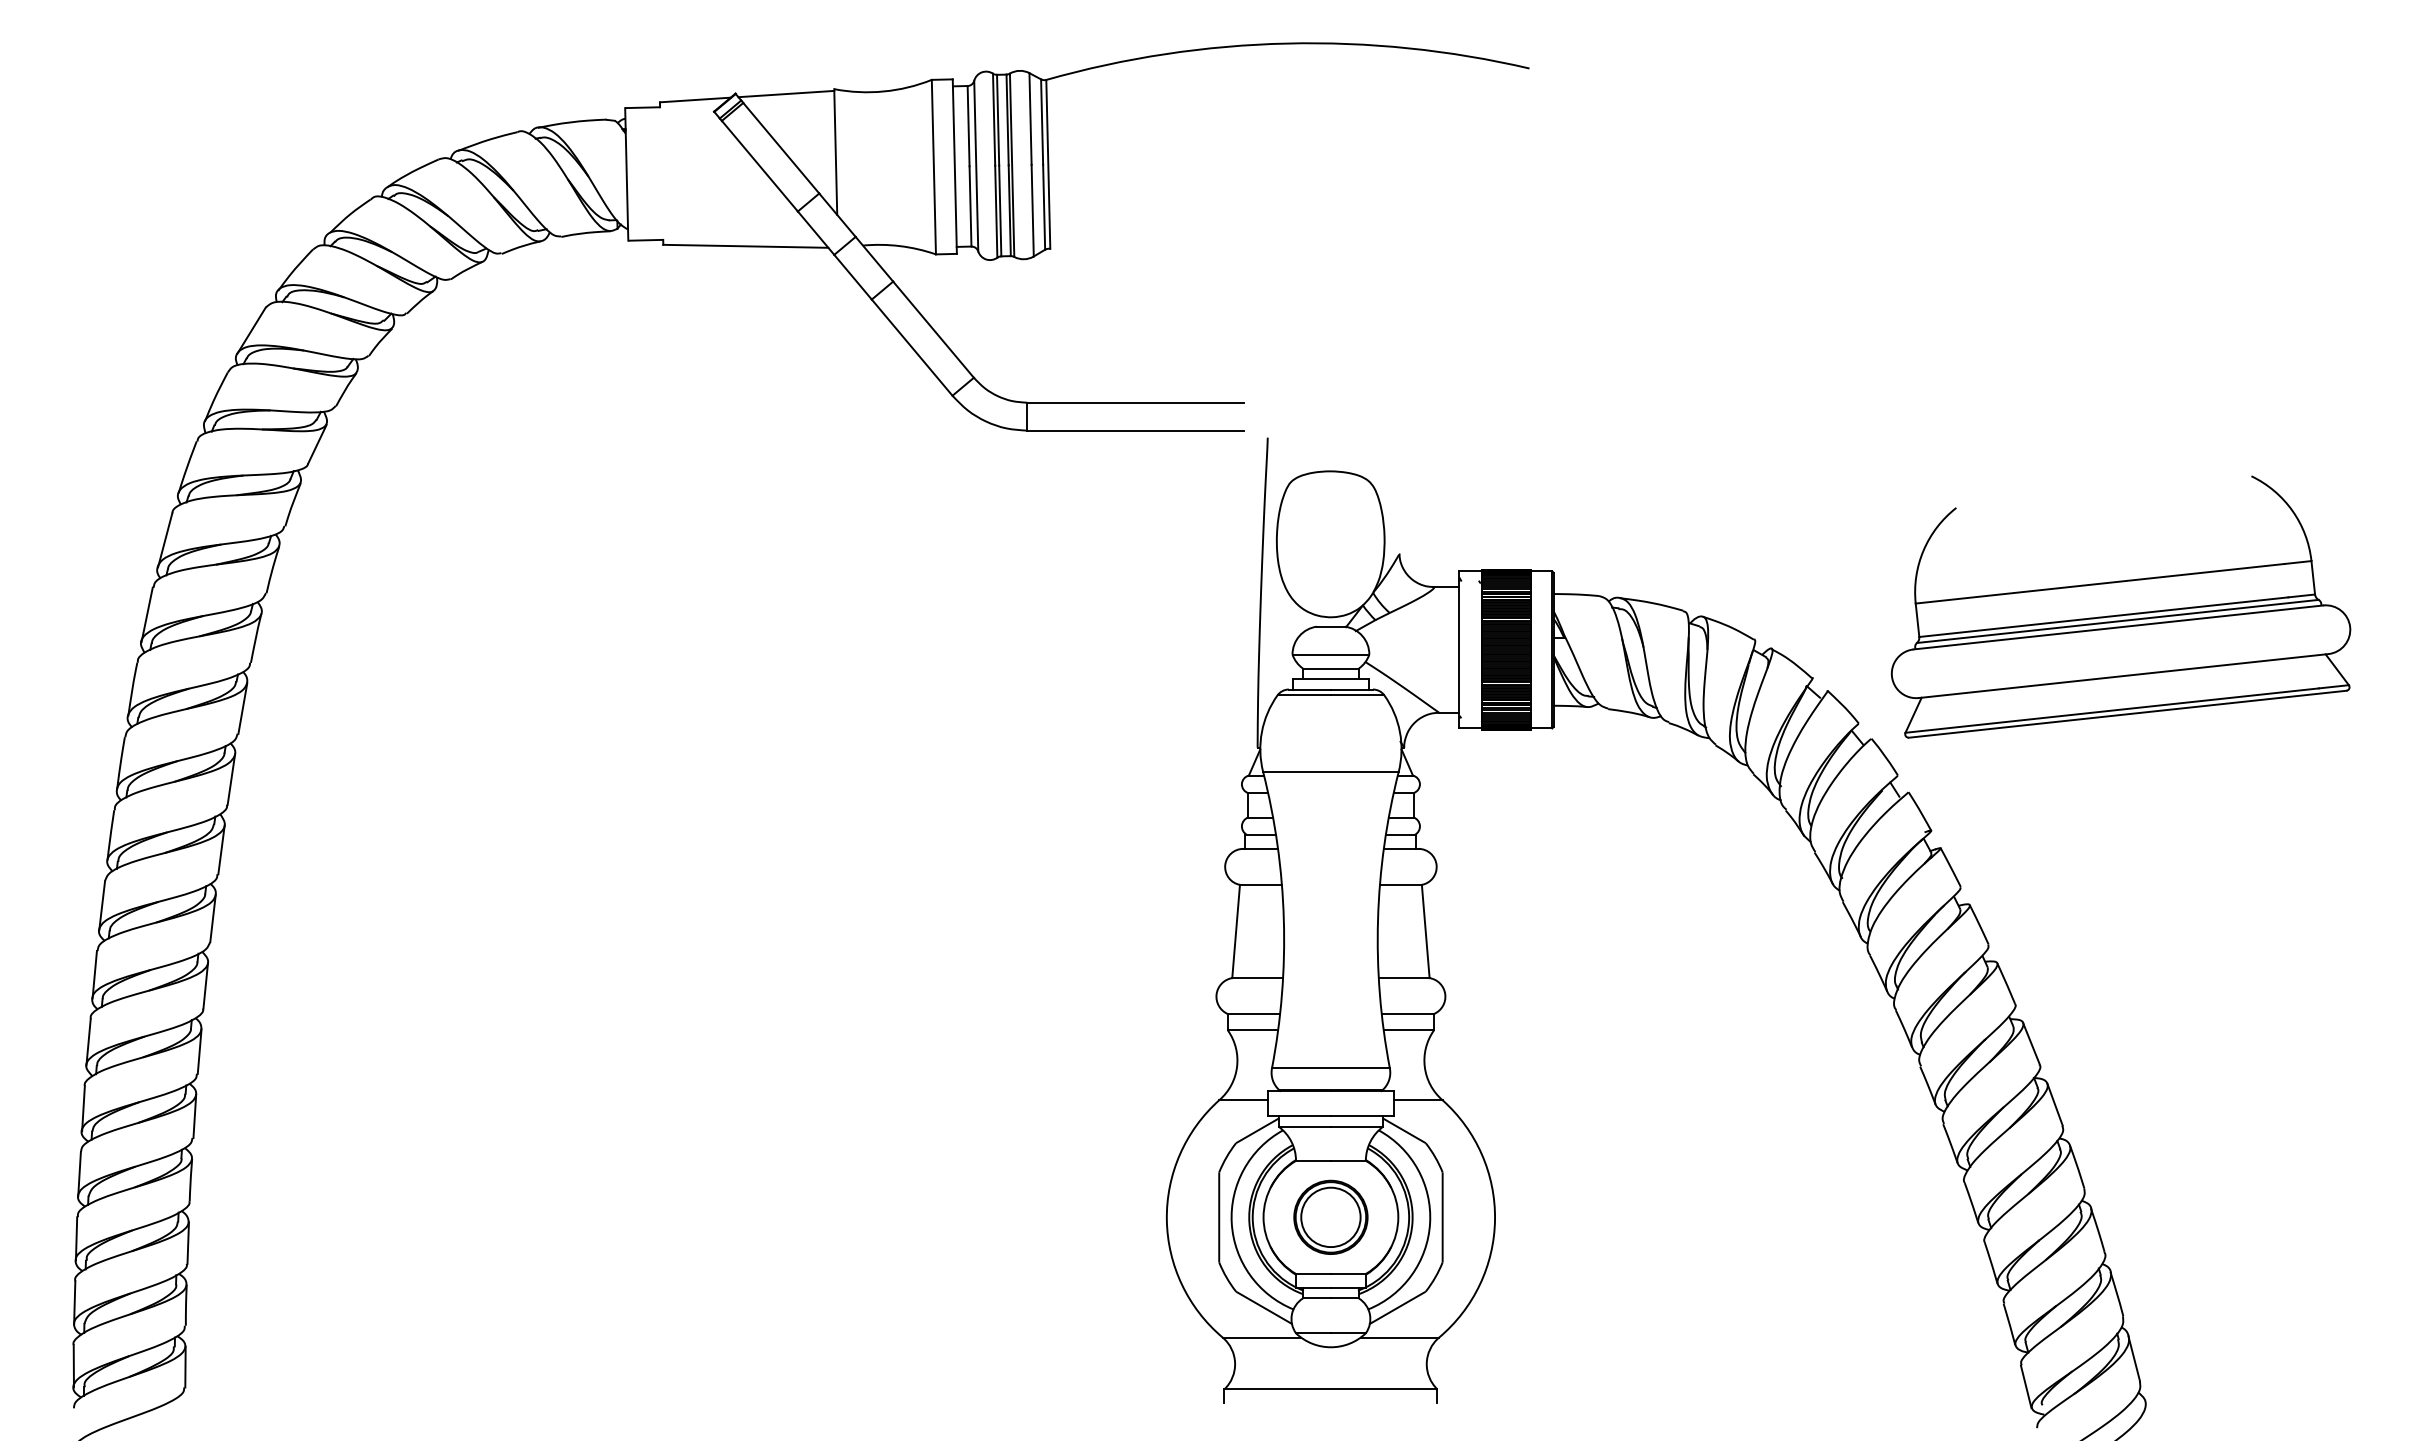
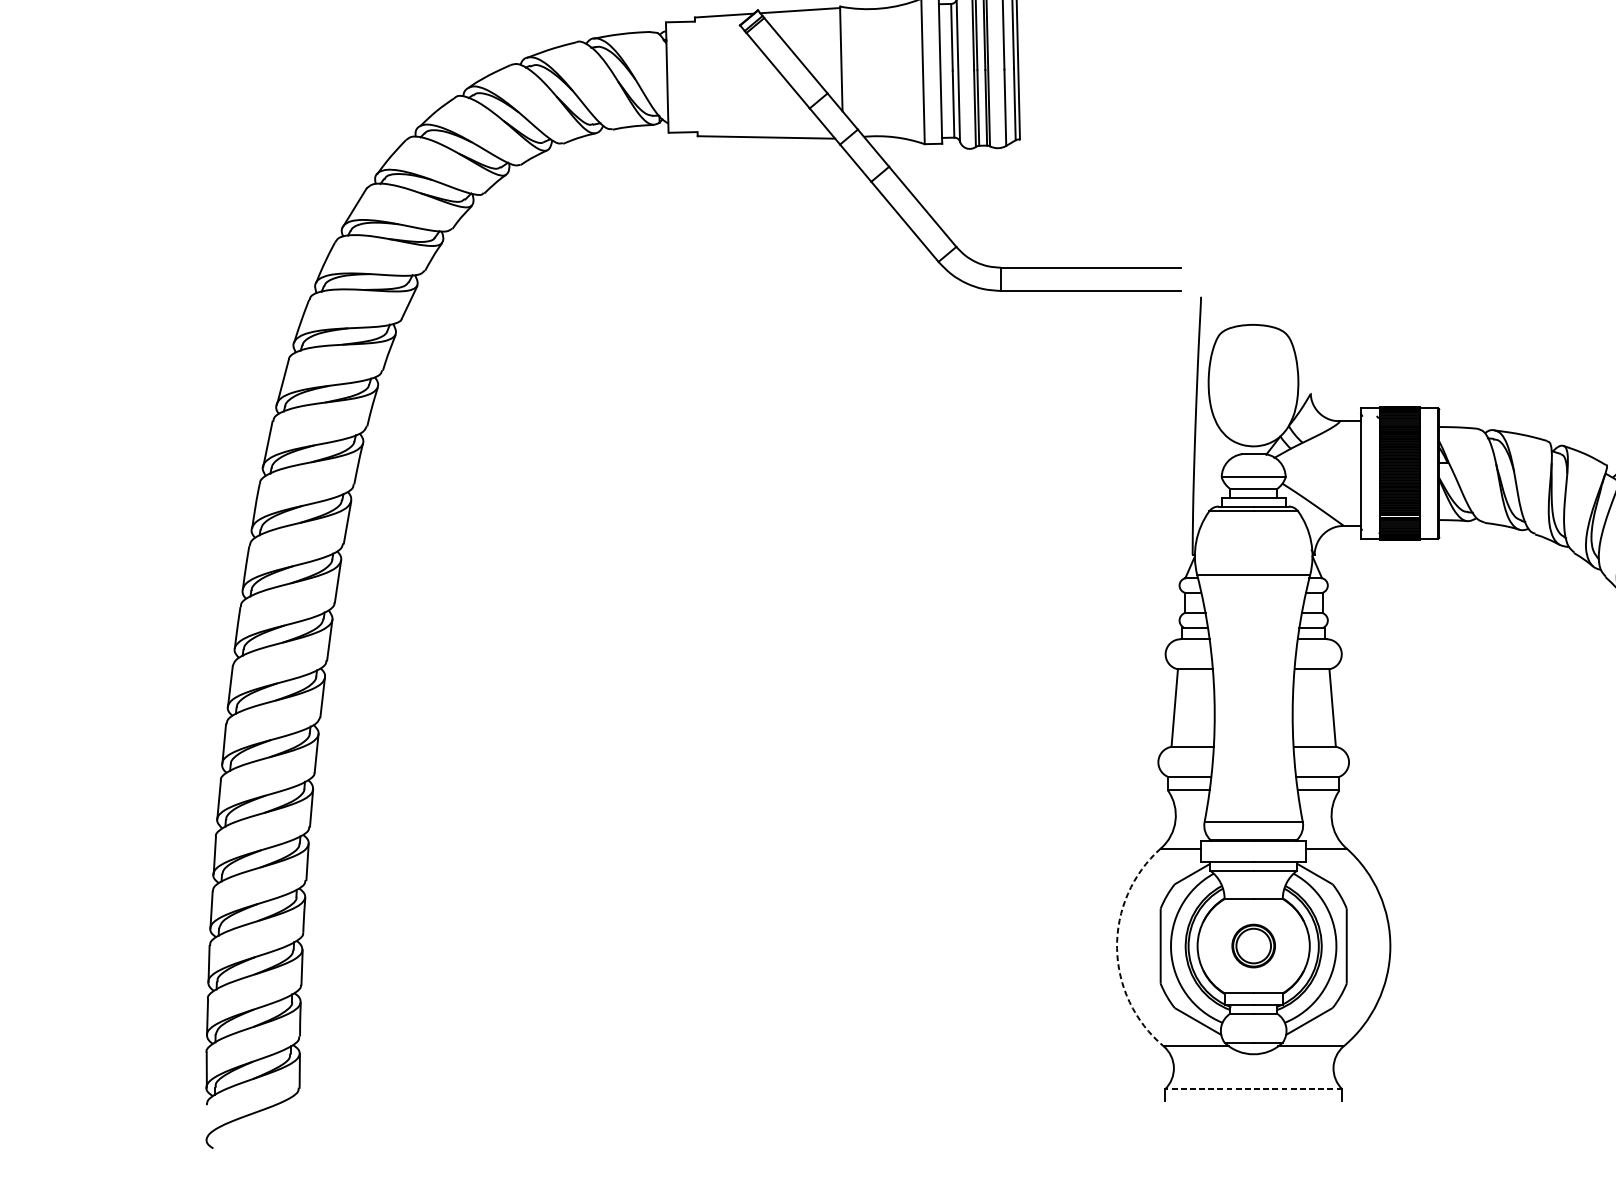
part: (1330, 1216) -> (1253, 945), size x0.7
arc: (1166, 1219) -> (1116, 947), solid -> dashed
line: (1330, 1389) -> (1253, 1089), solid -> dashed

